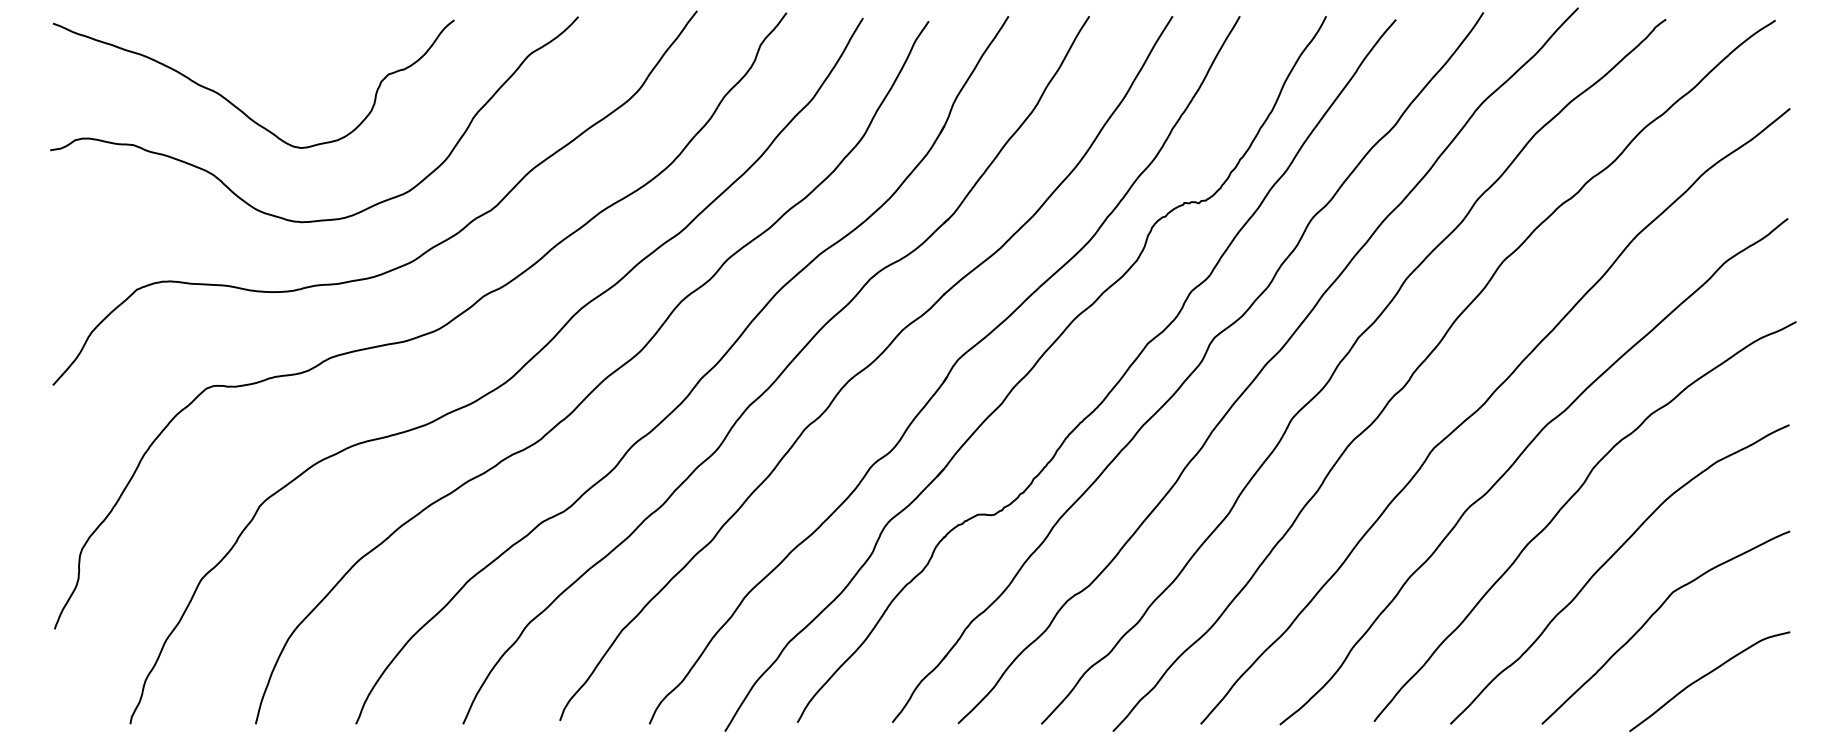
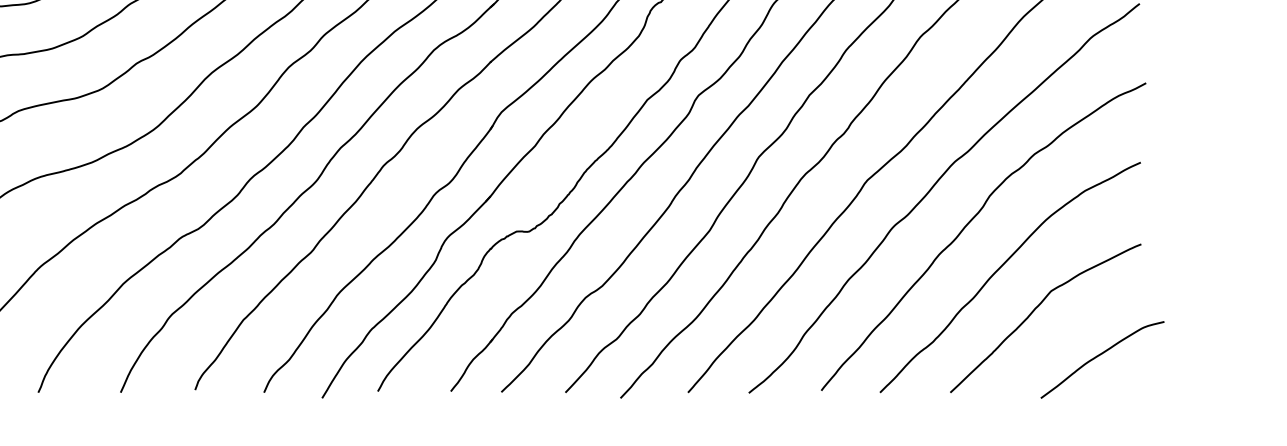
curve: (1707, 675) -> (1100, 355), moved

